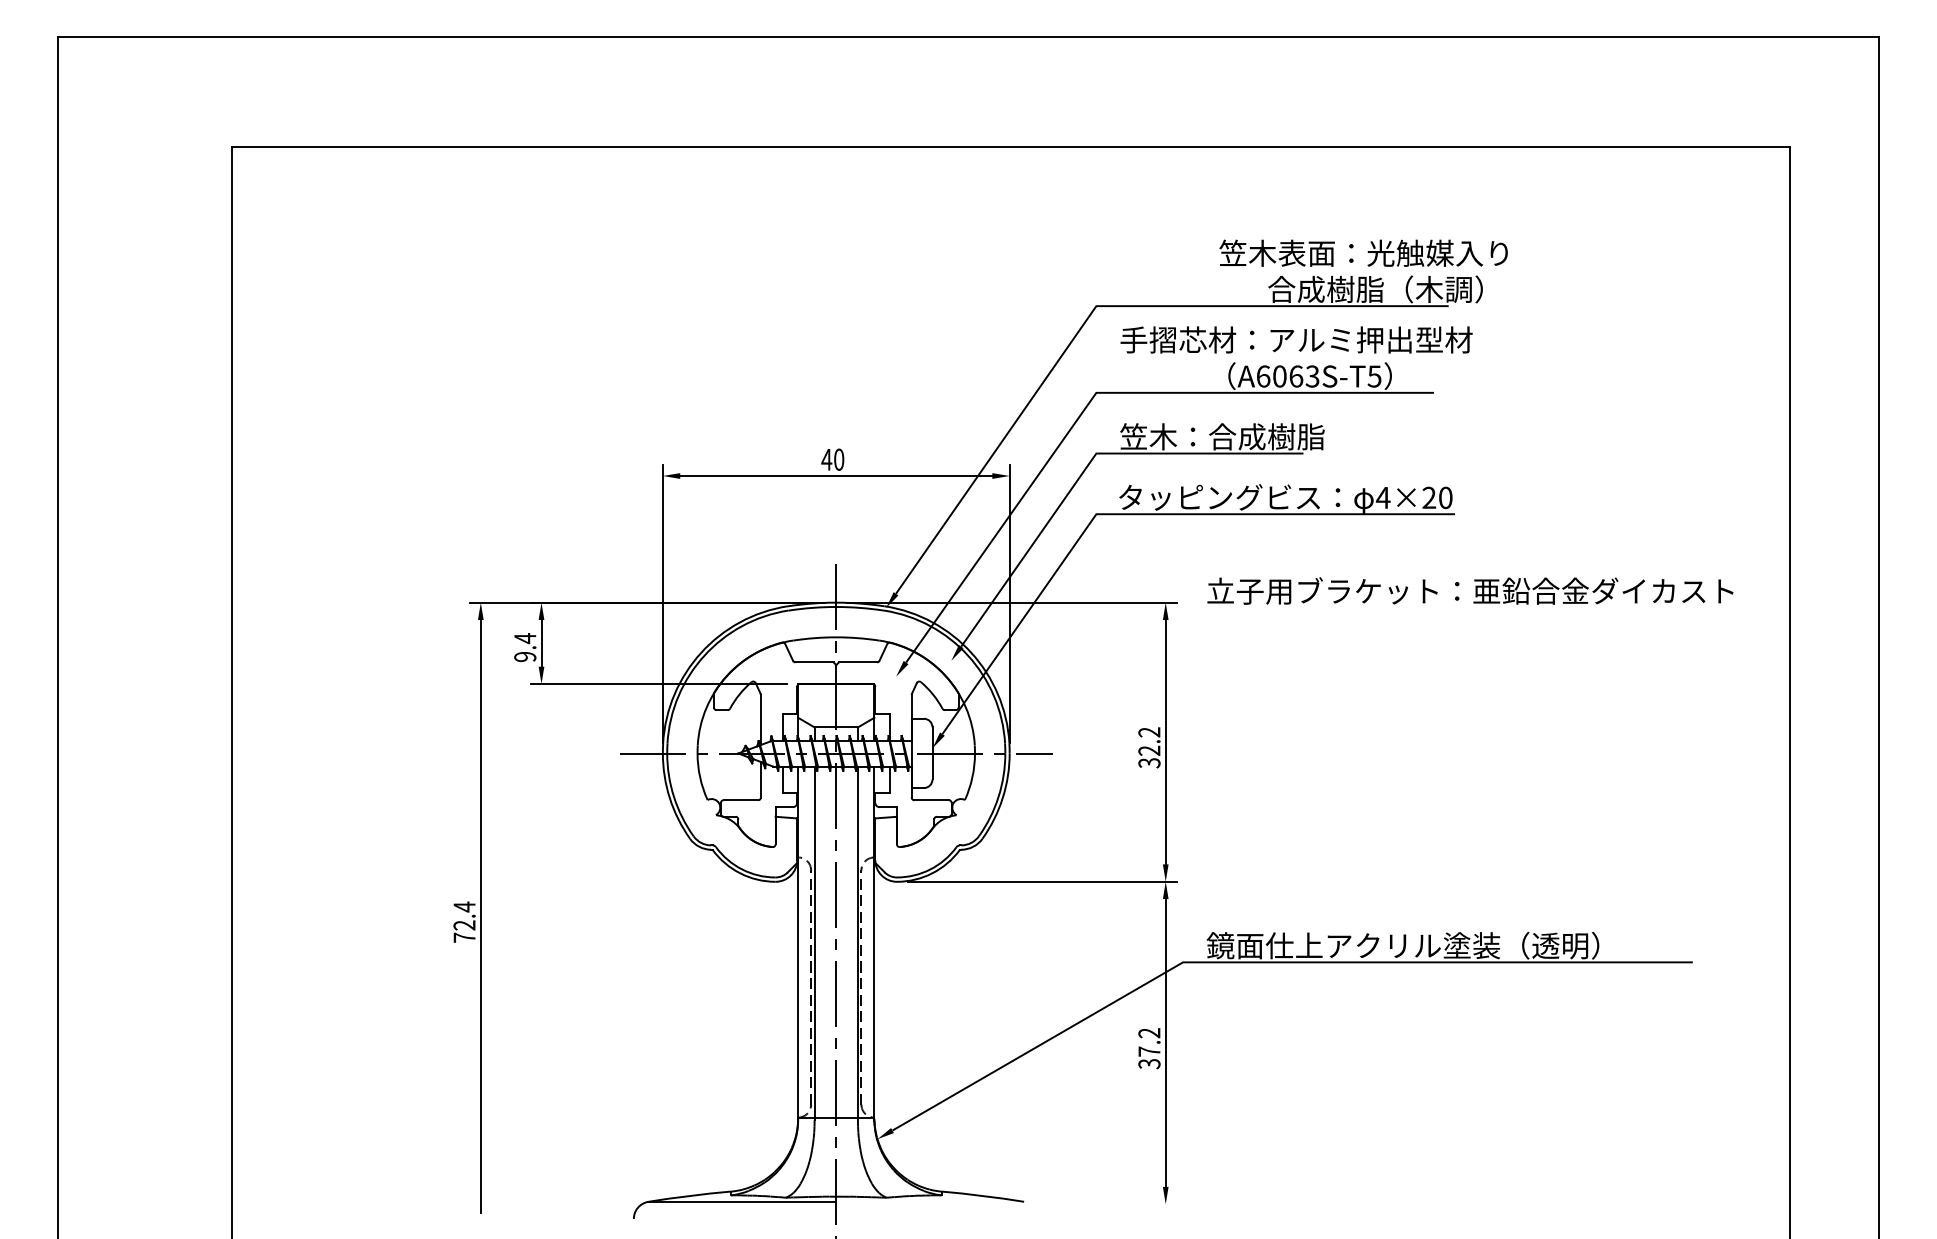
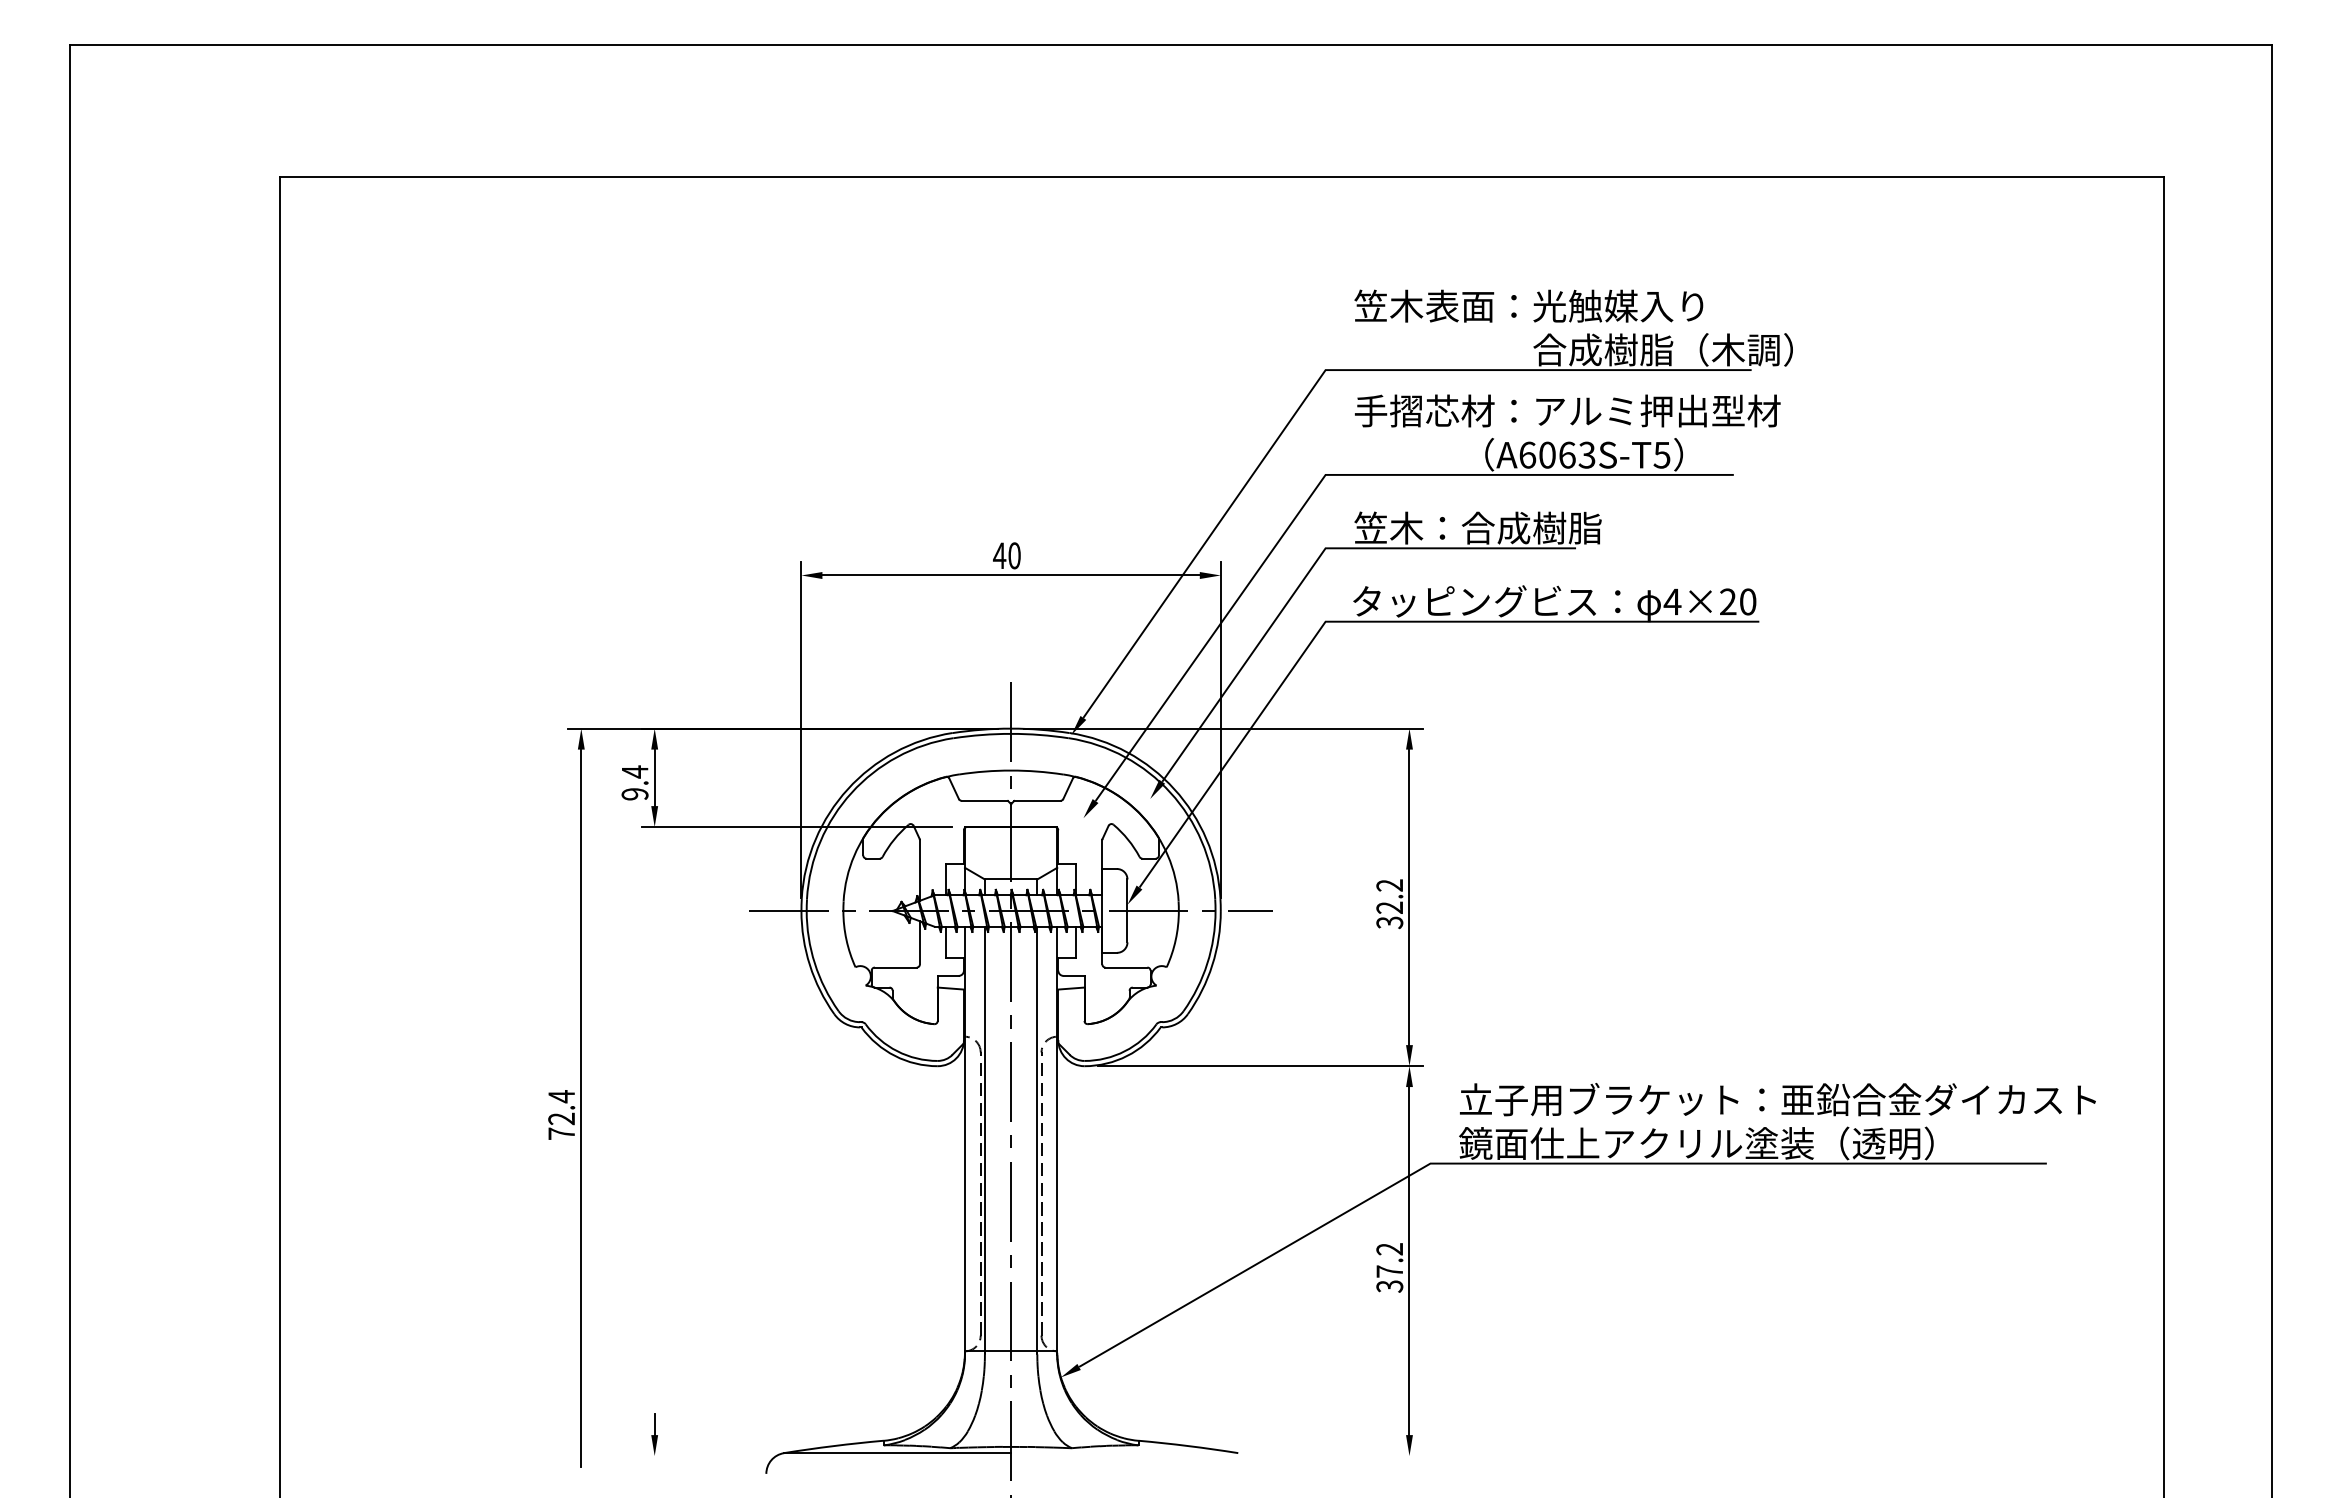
text: (1363, 252) -> (1528, 305), moved
text: (1470, 590) -> (1777, 1099), moved
part: (541, 1186) -> (654, 1434), added

